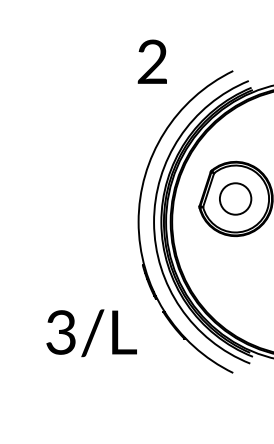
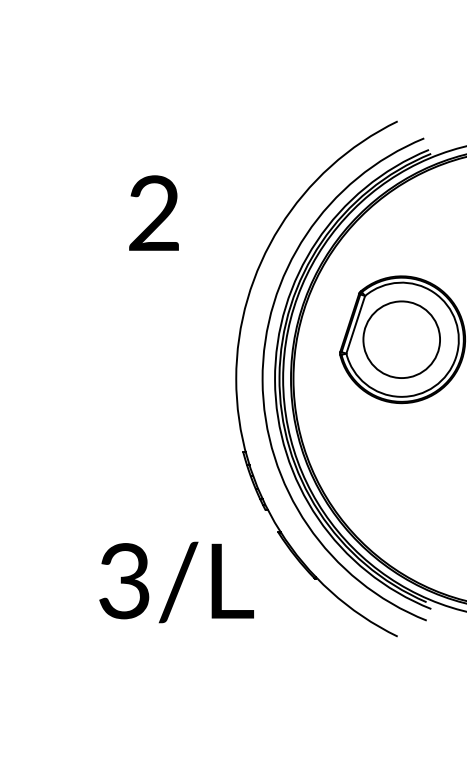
text: (151, 61) -> (152, 212), moved
circle: (235, 198) -> (401, 338), size x1.43
text: (91, 333) -> (176, 582), moved

